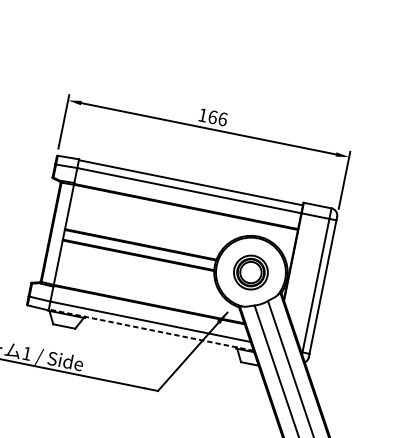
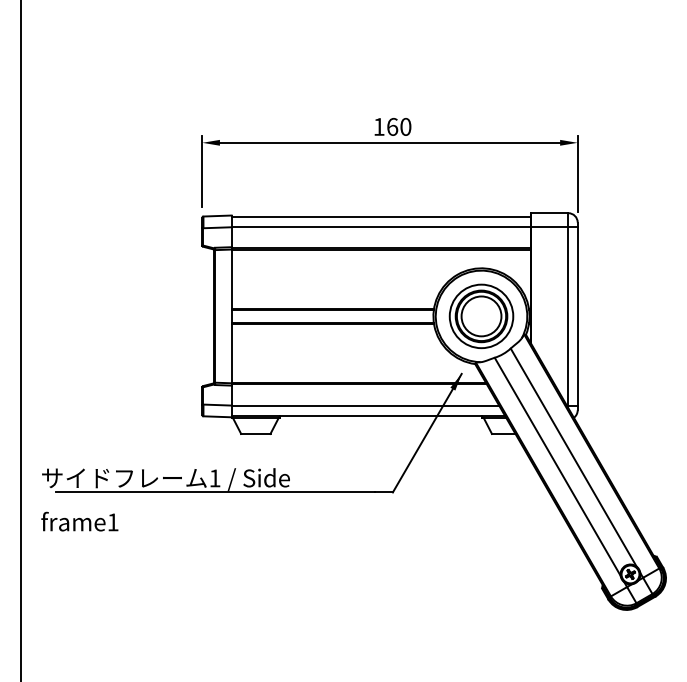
text: (222, 118) -> (405, 126), 166 -> 160
part: (250, 272) -> (481, 316), size x1.43
line: (151, 330) -> (368, 416), dashed -> solid

